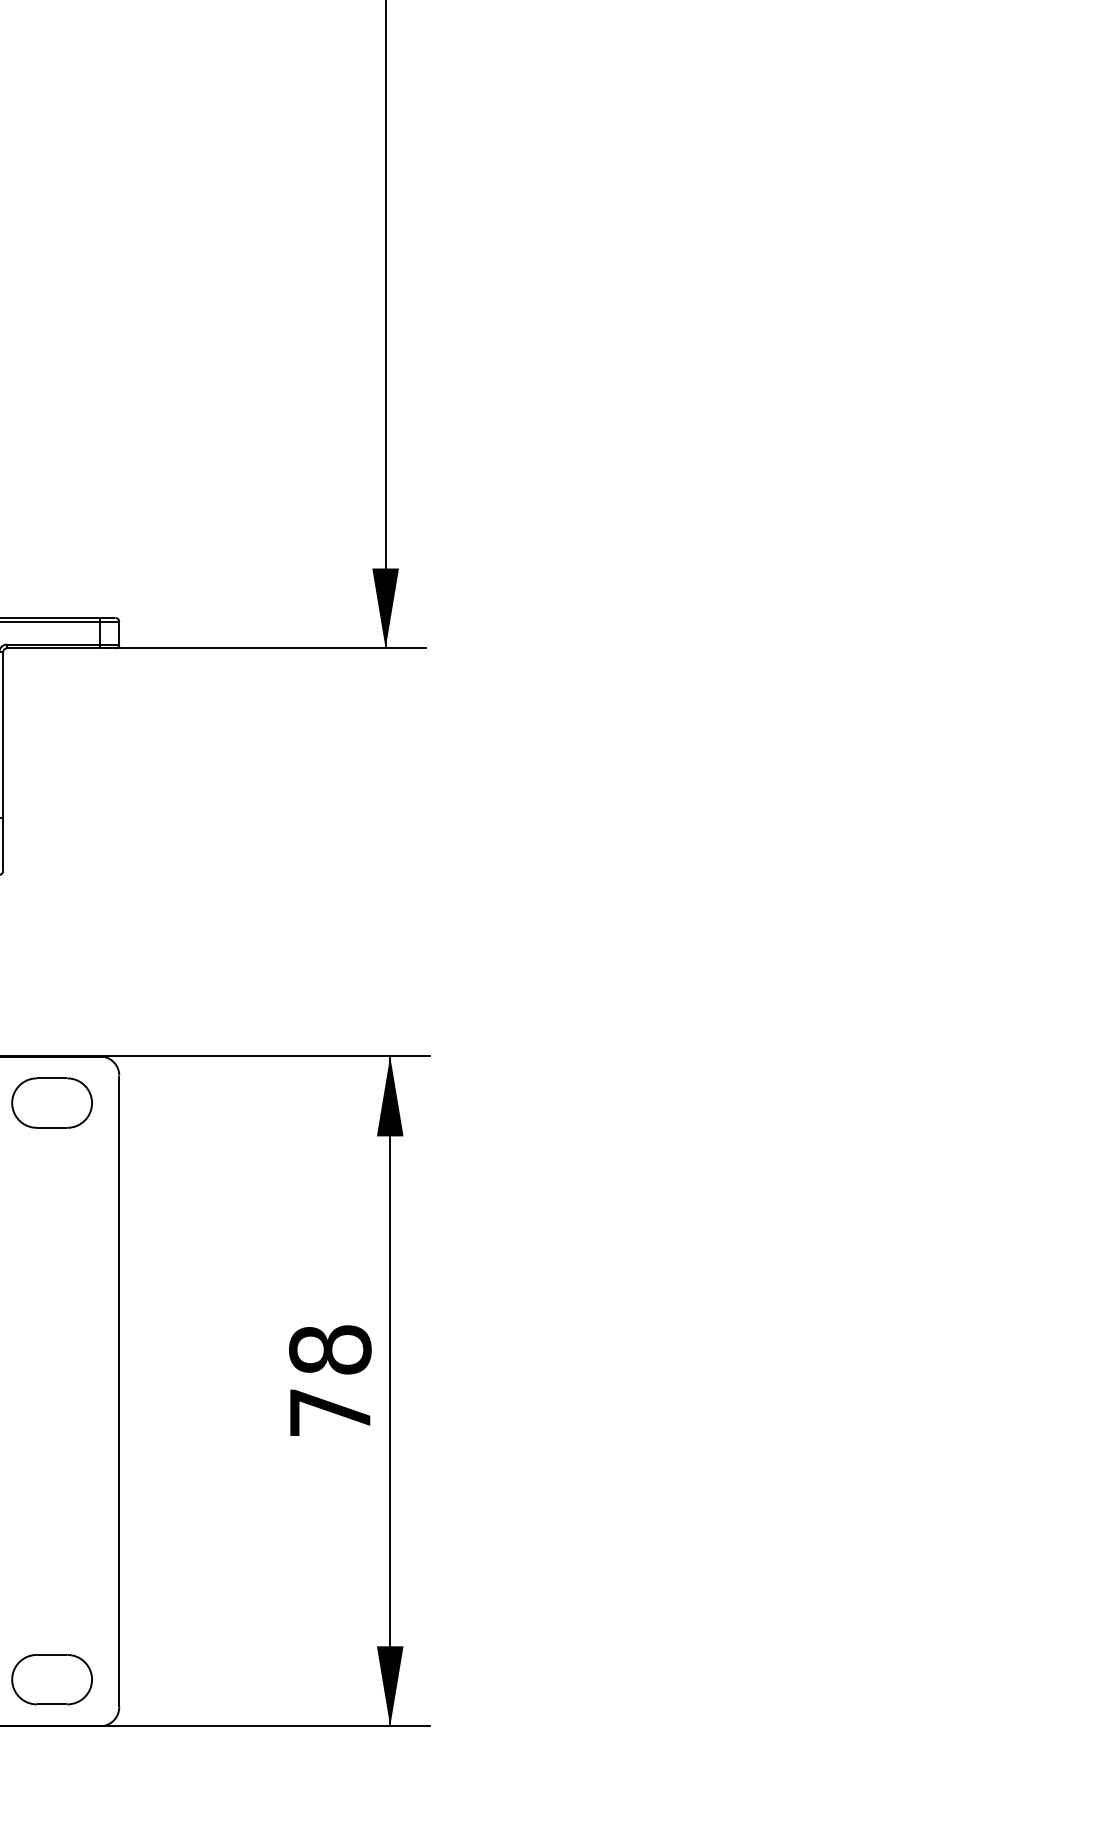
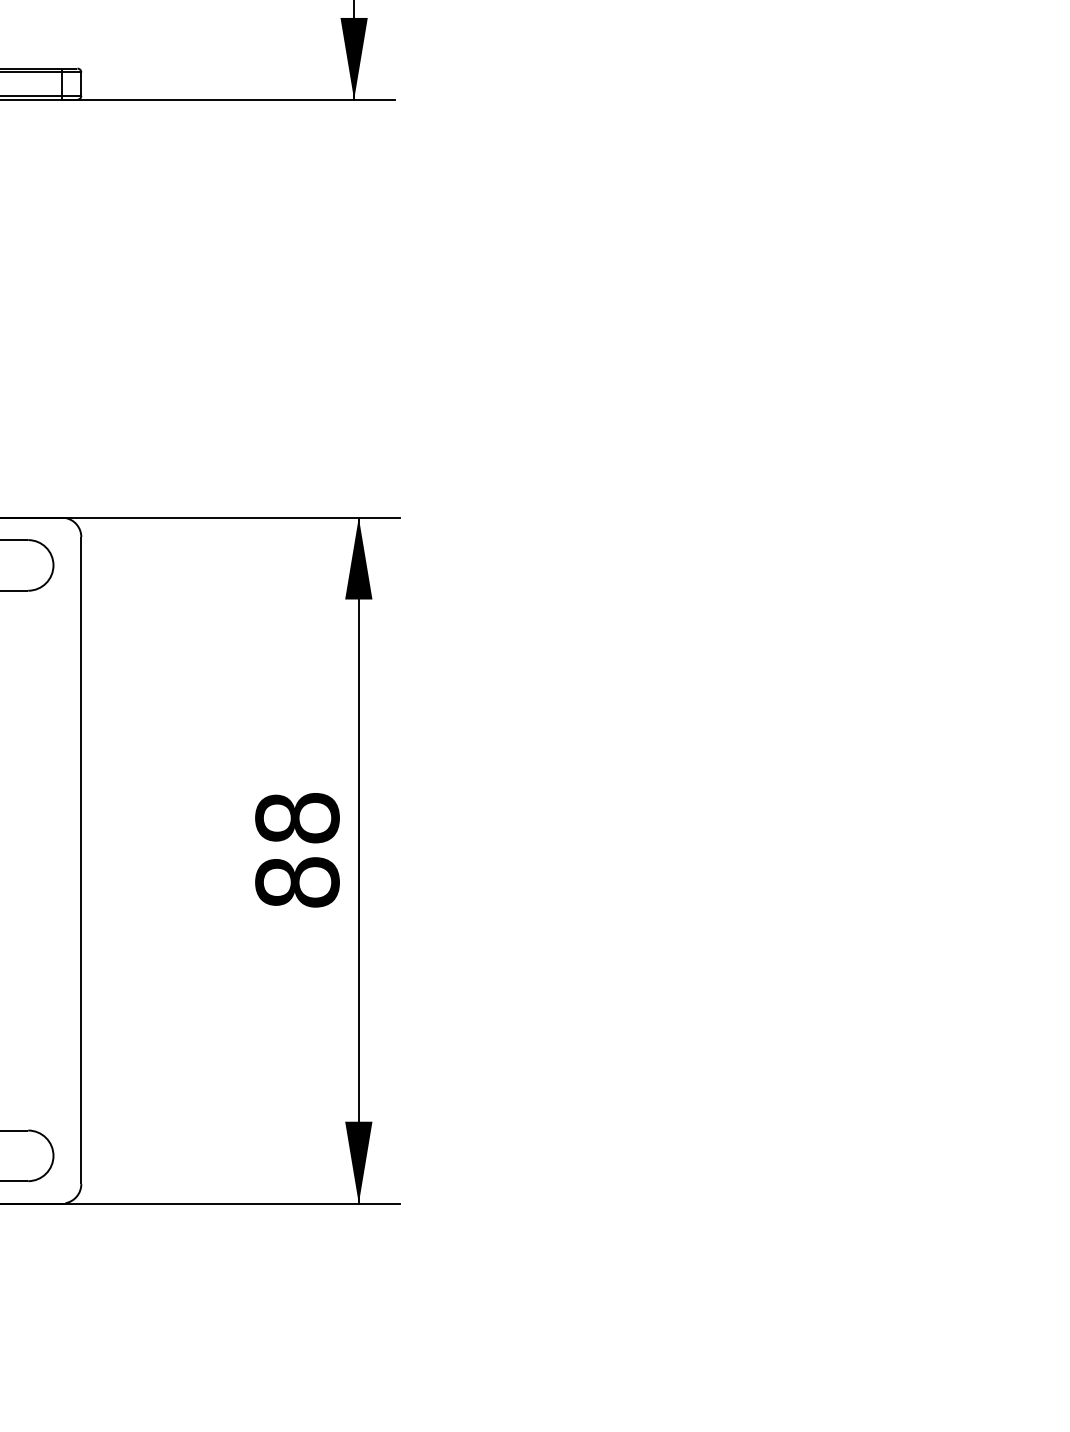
text: (330, 1412) -> (297, 882), 78 -> 88

